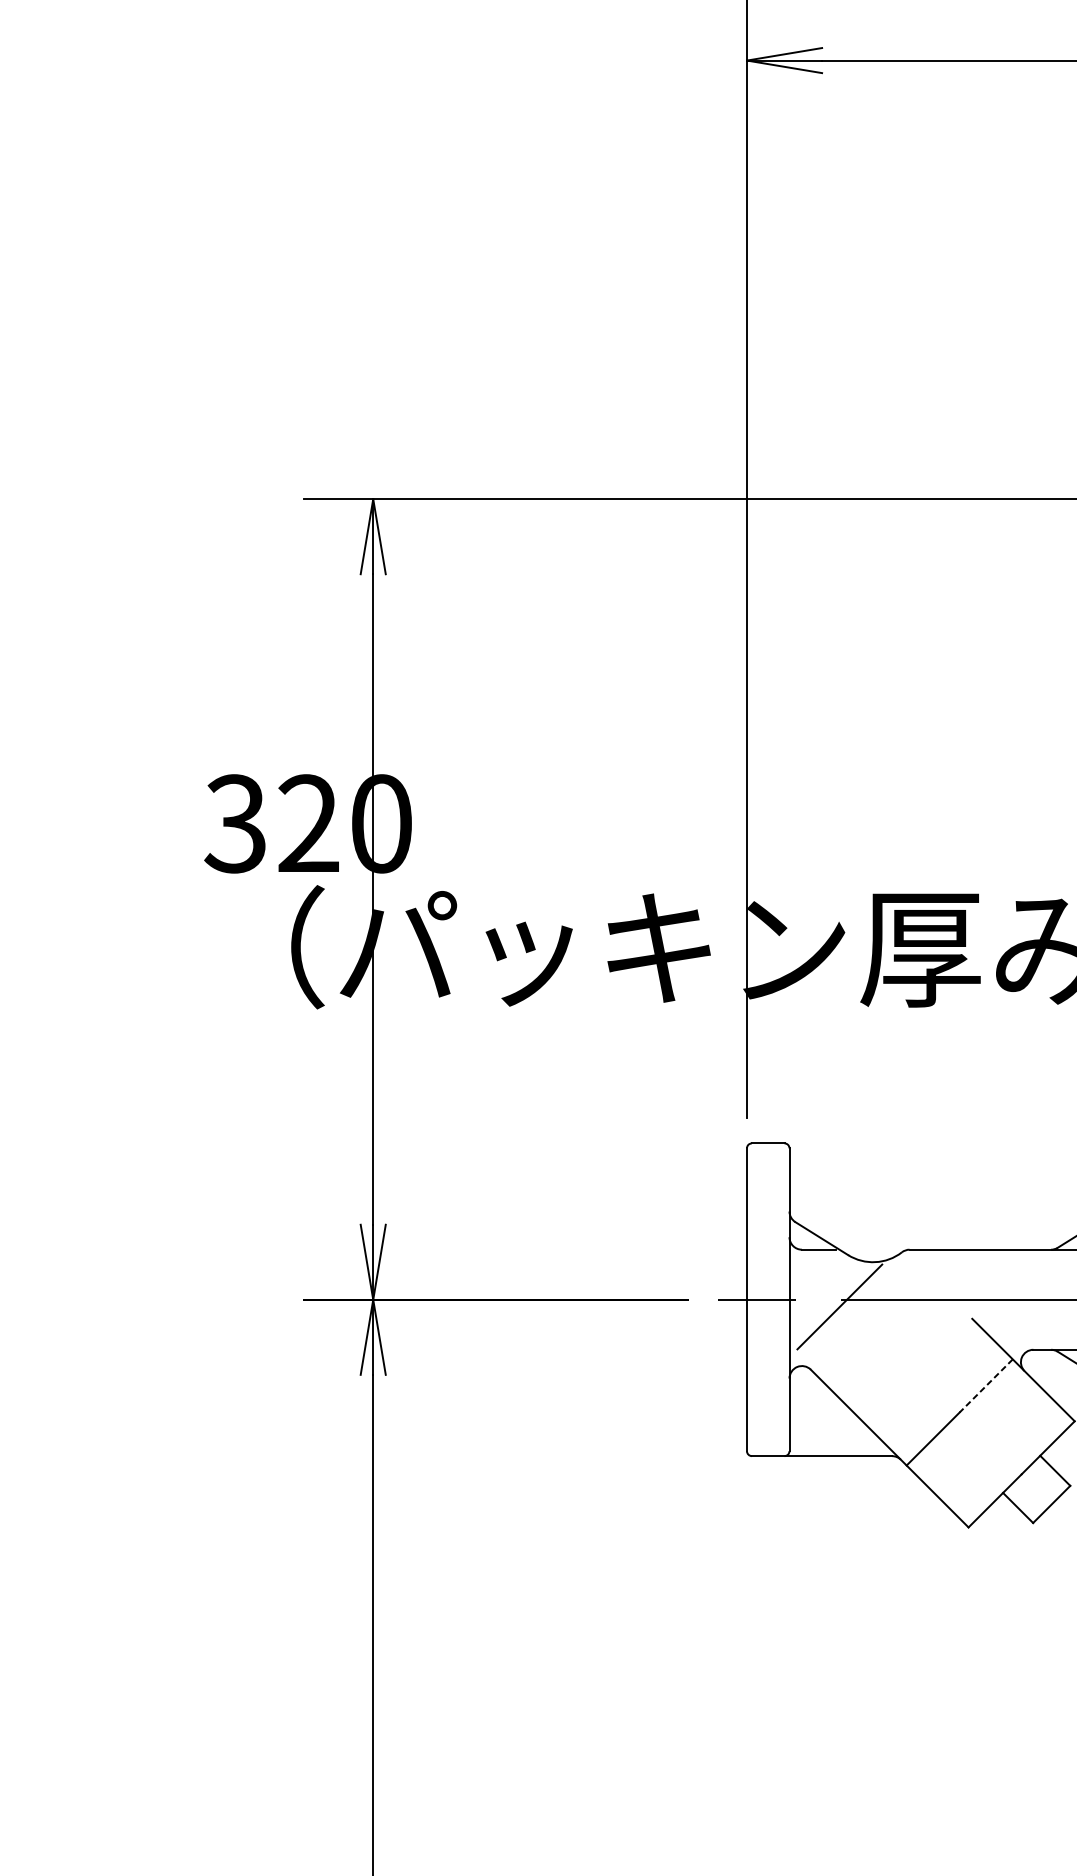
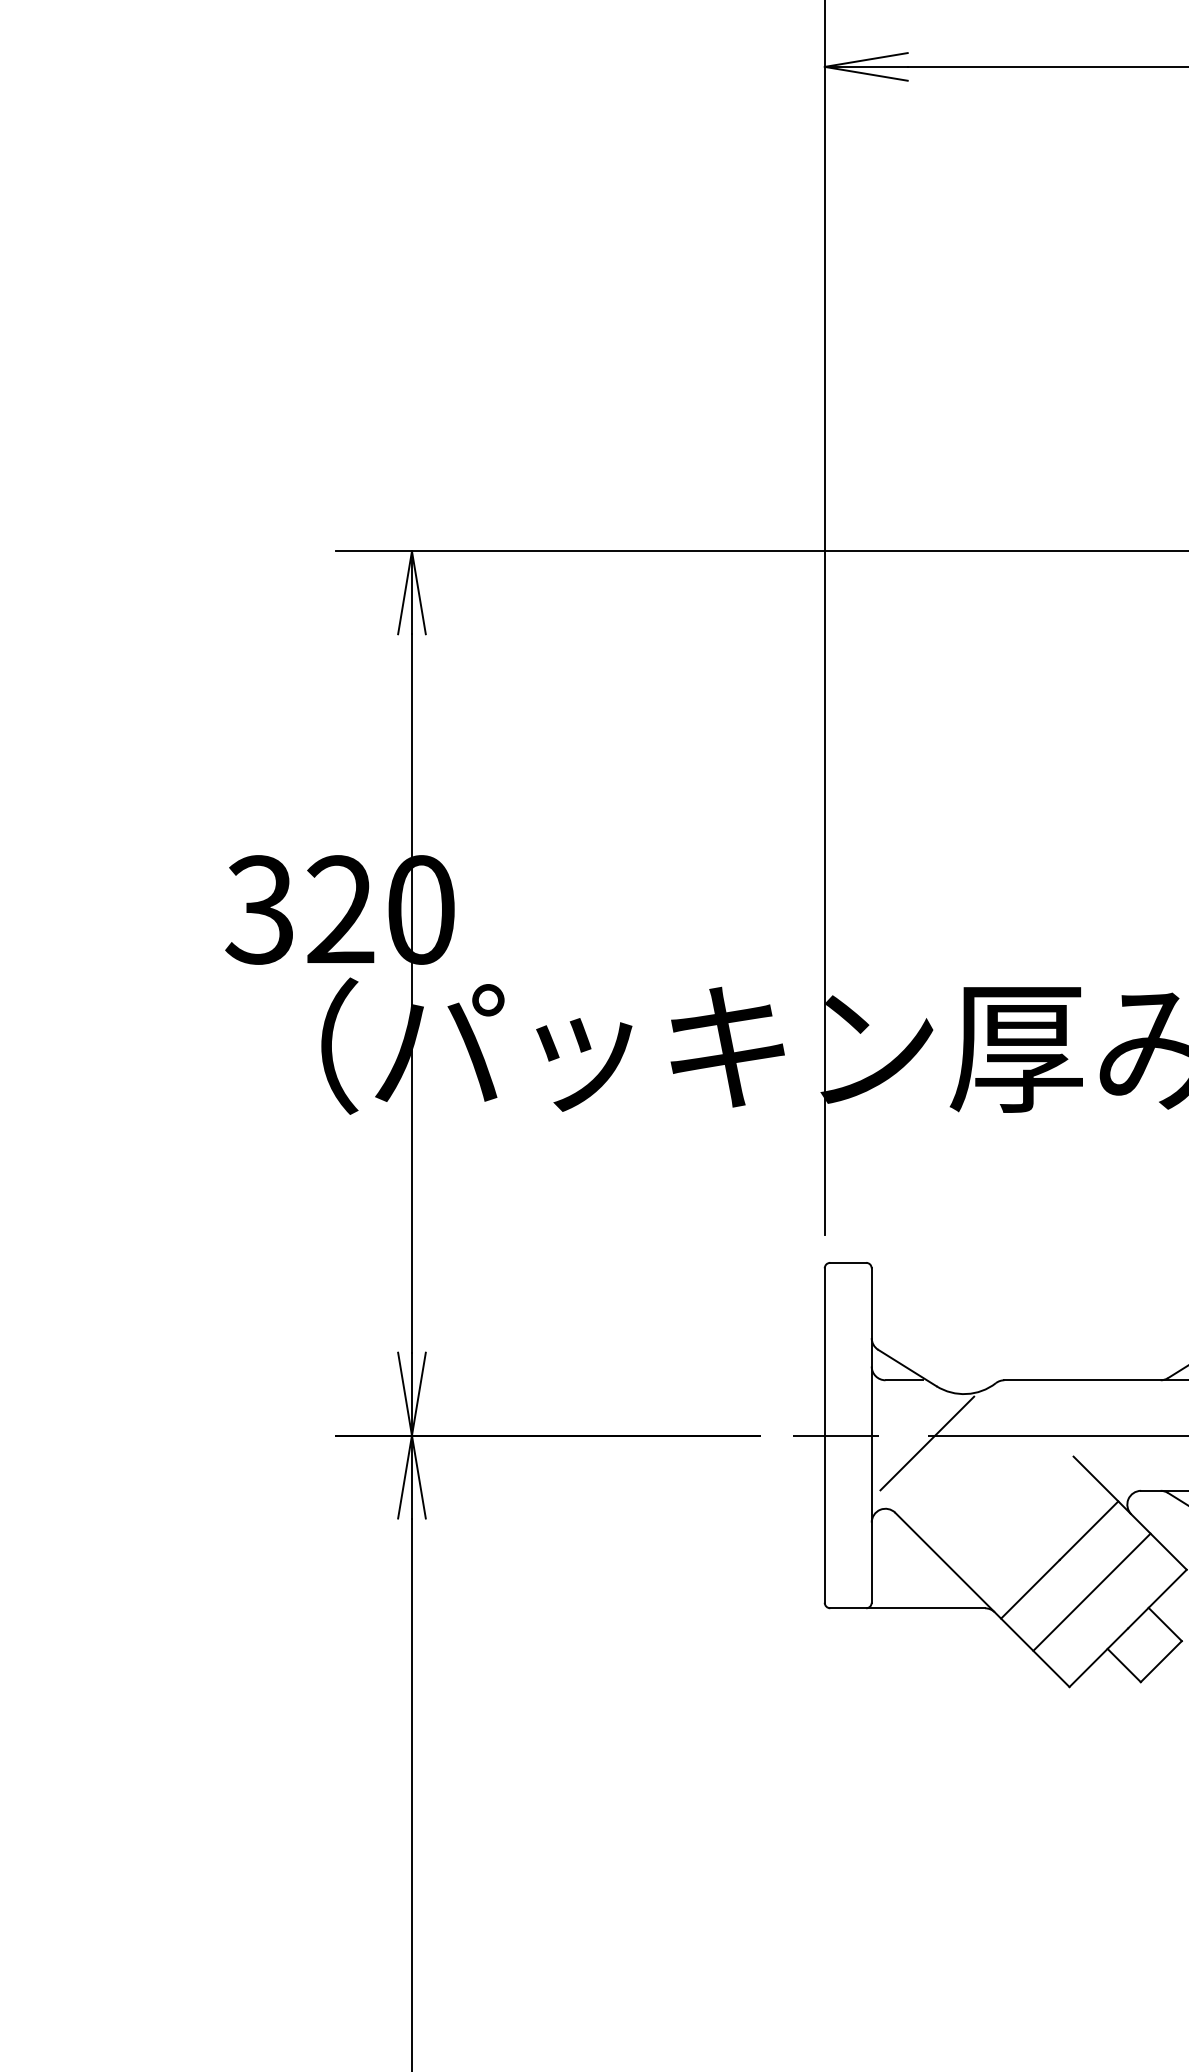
line: (985, 1386) -> (1088, 1531), dashed -> solid
line: (988, 1440) -> (1091, 1591), added

